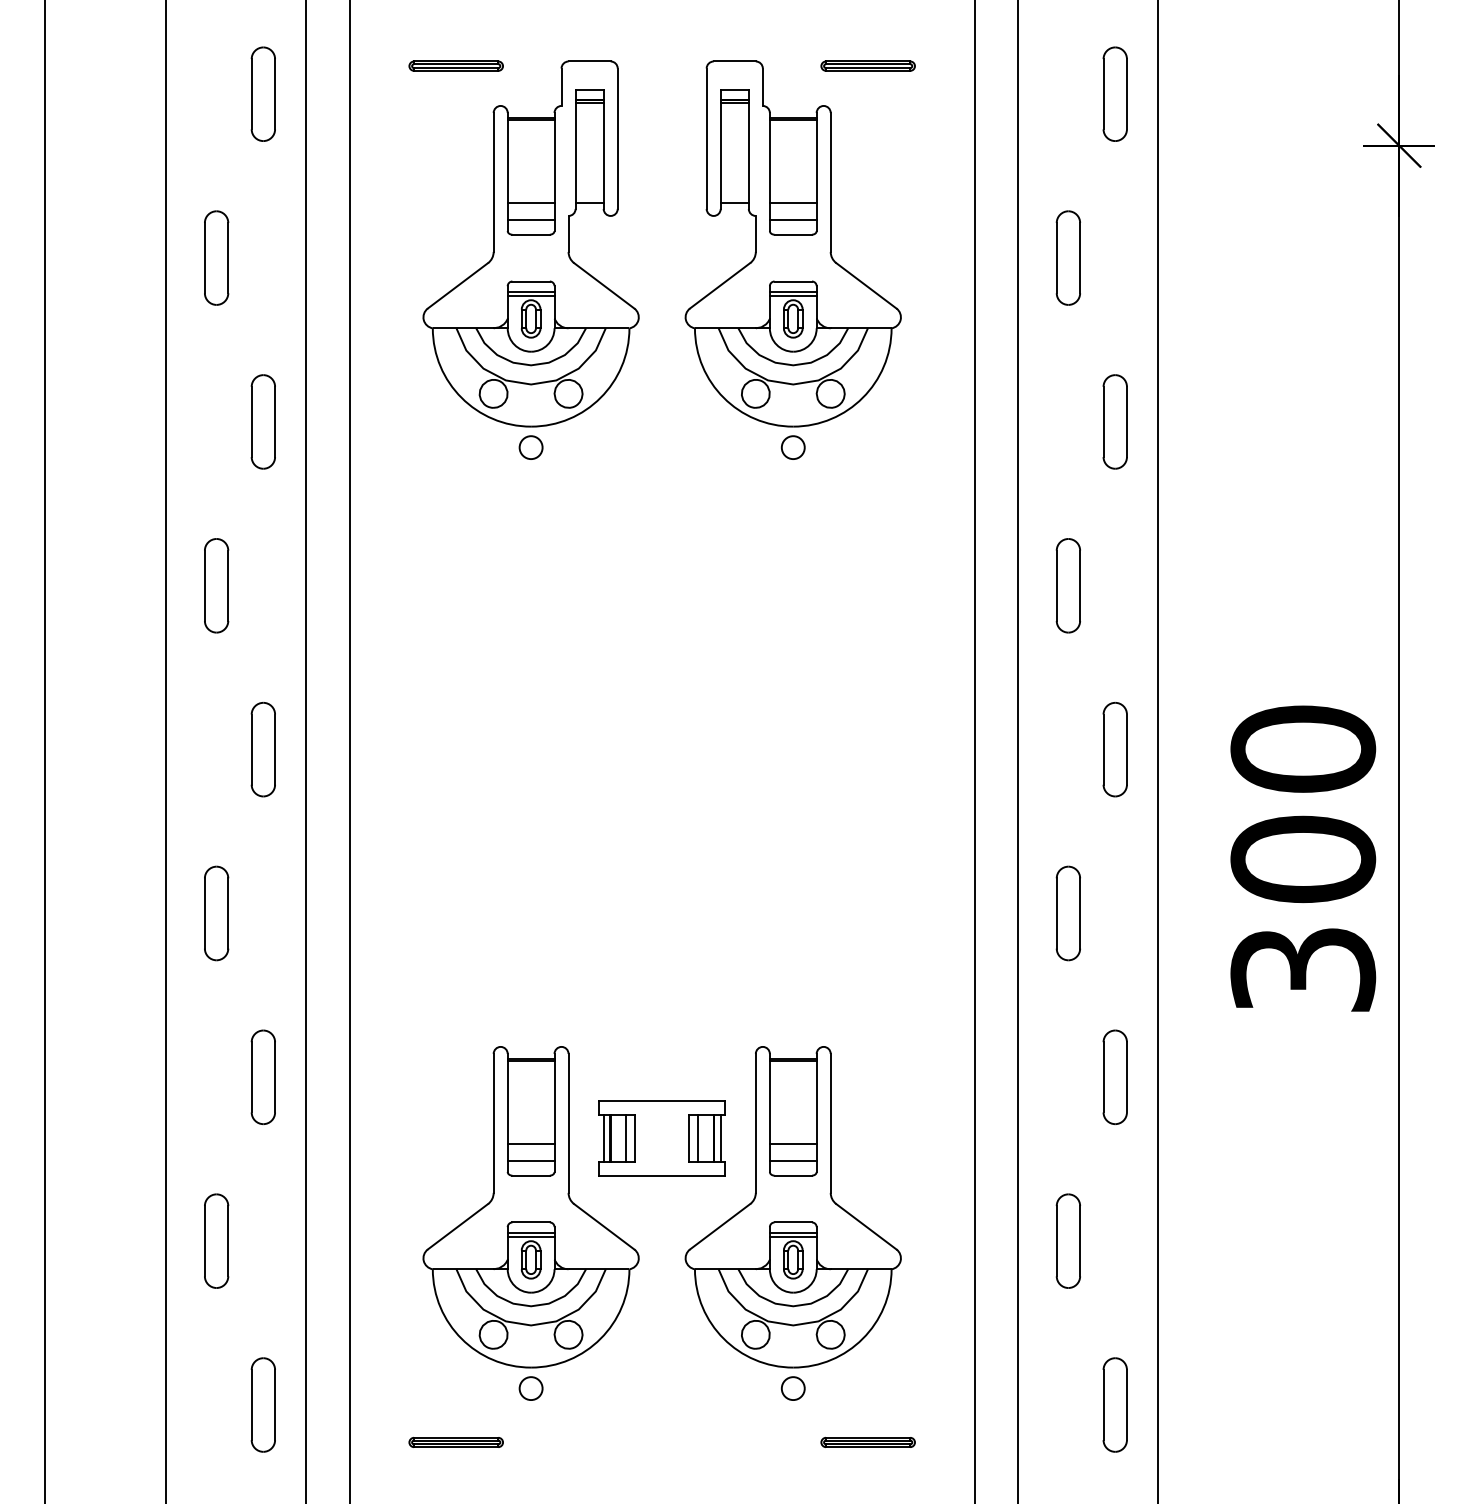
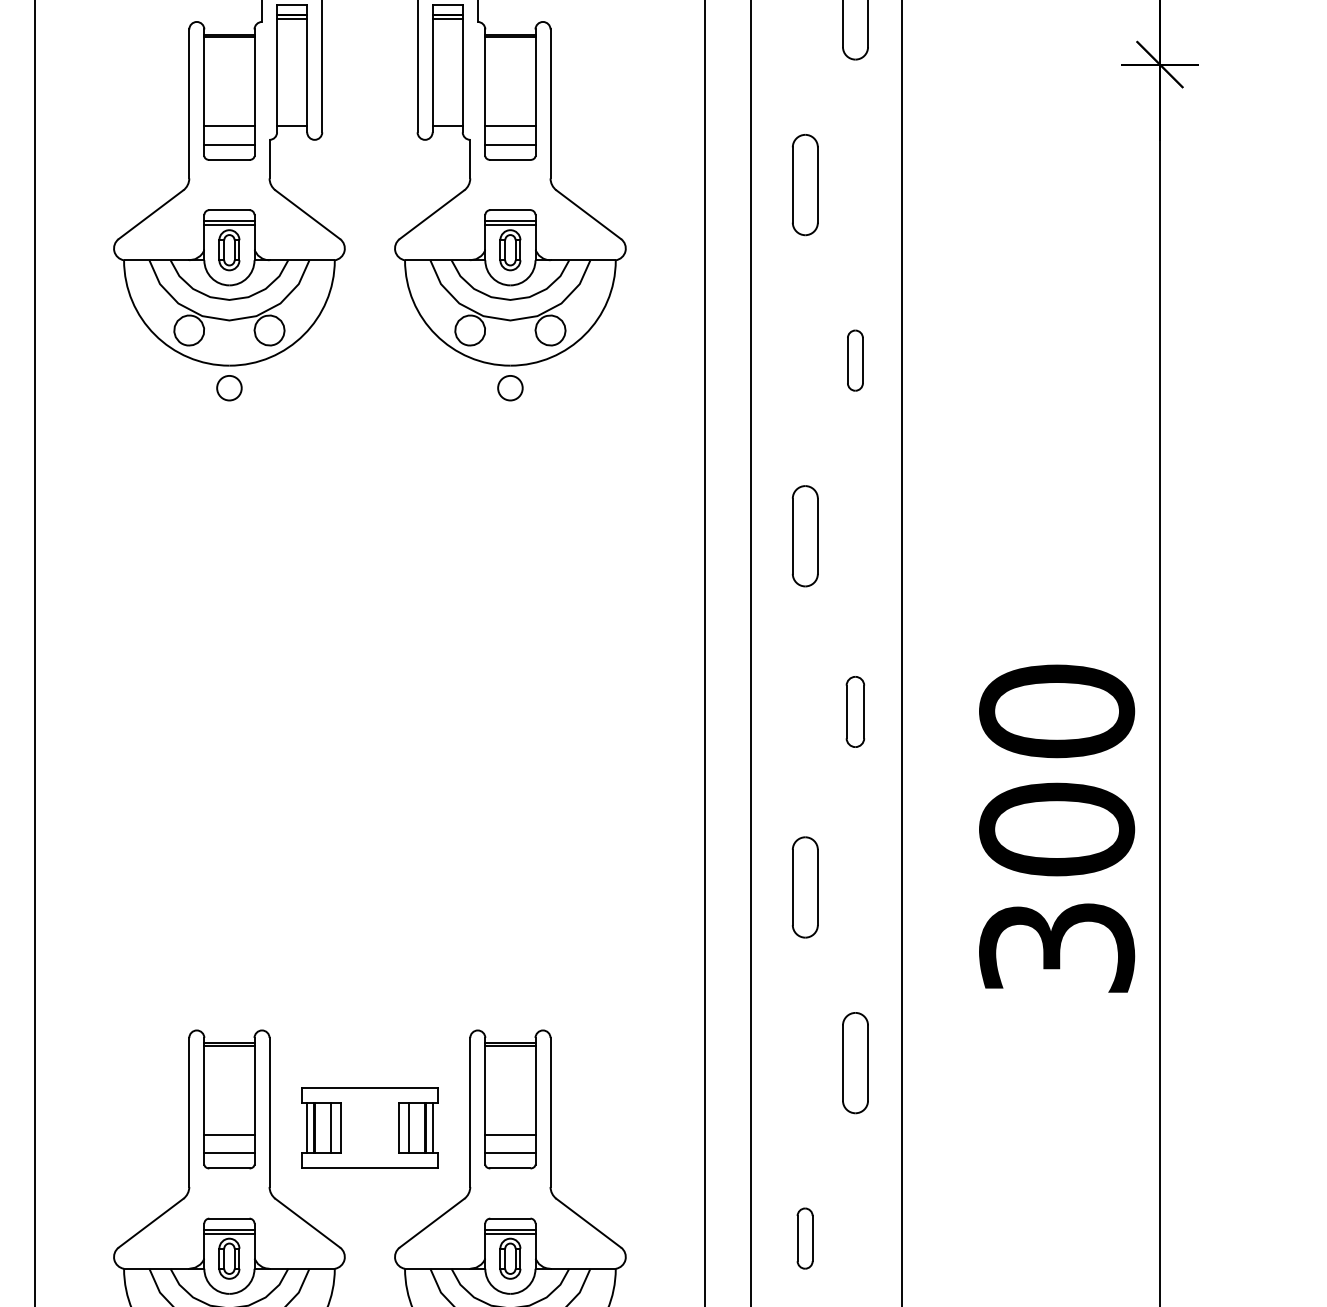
part: (1114, 421) -> (854, 360), size x0.6
part: (1114, 749) -> (854, 711), size x0.7
part: (1067, 1240) -> (804, 1237), size x0.6

